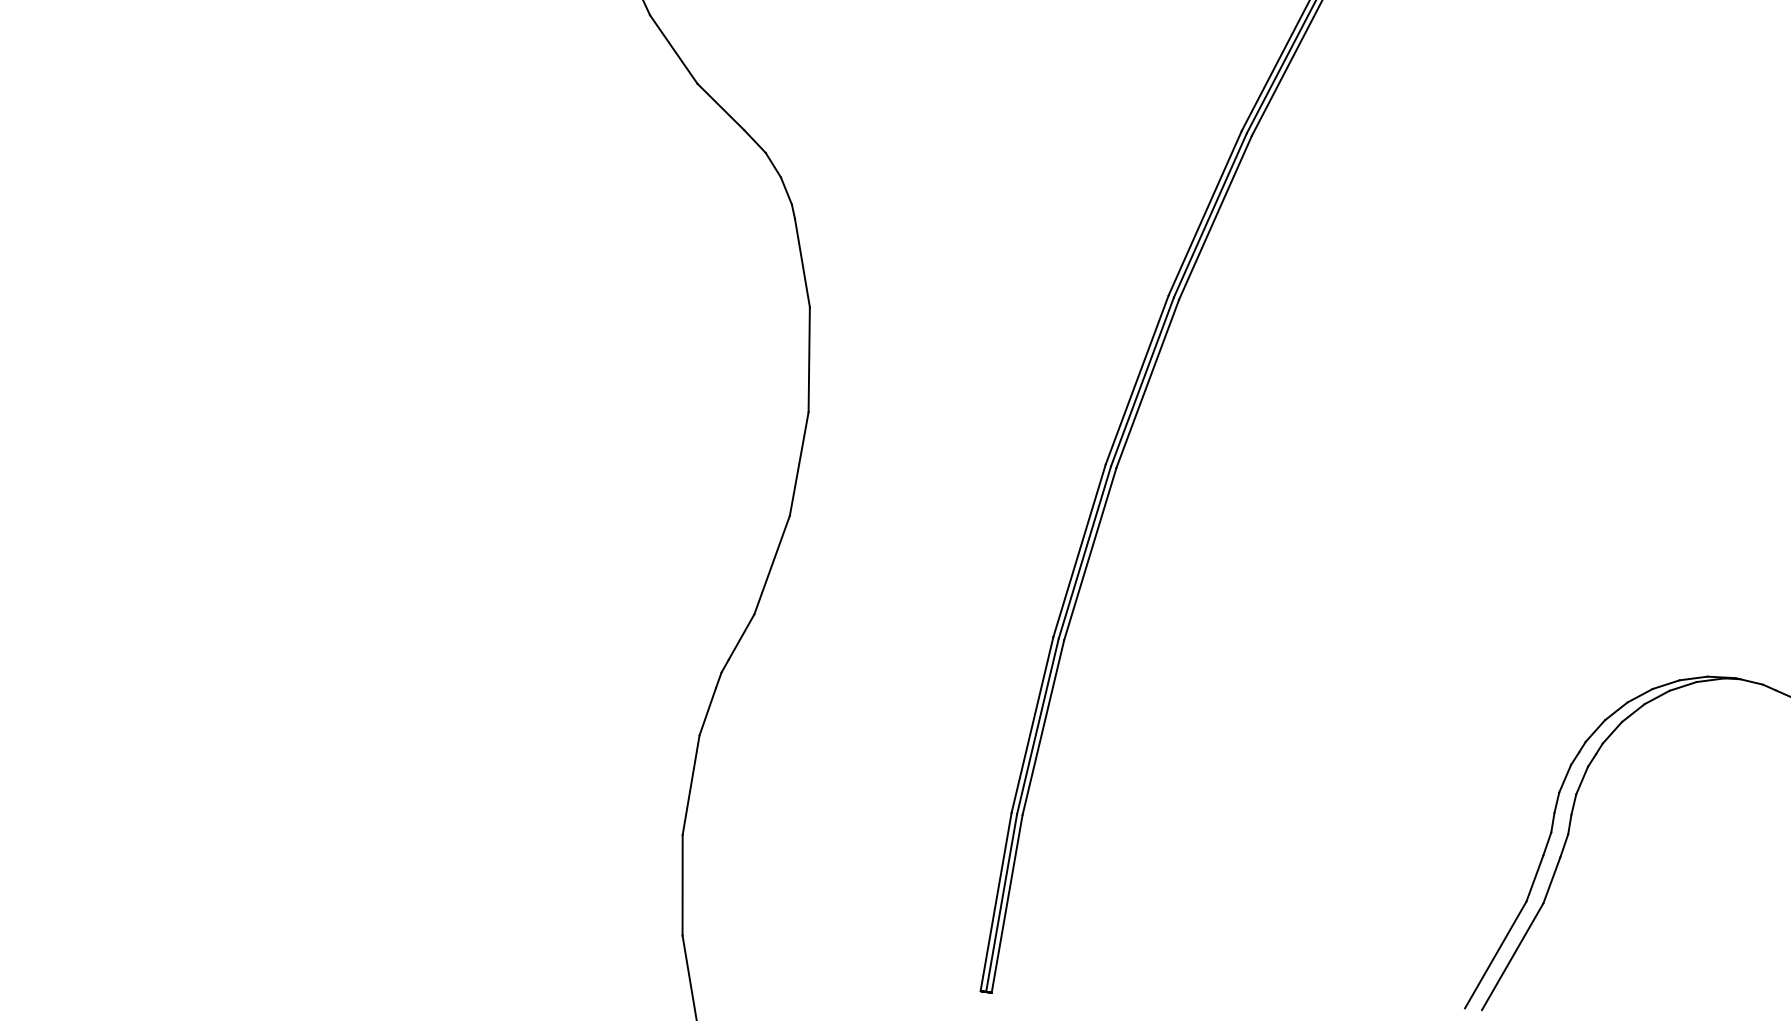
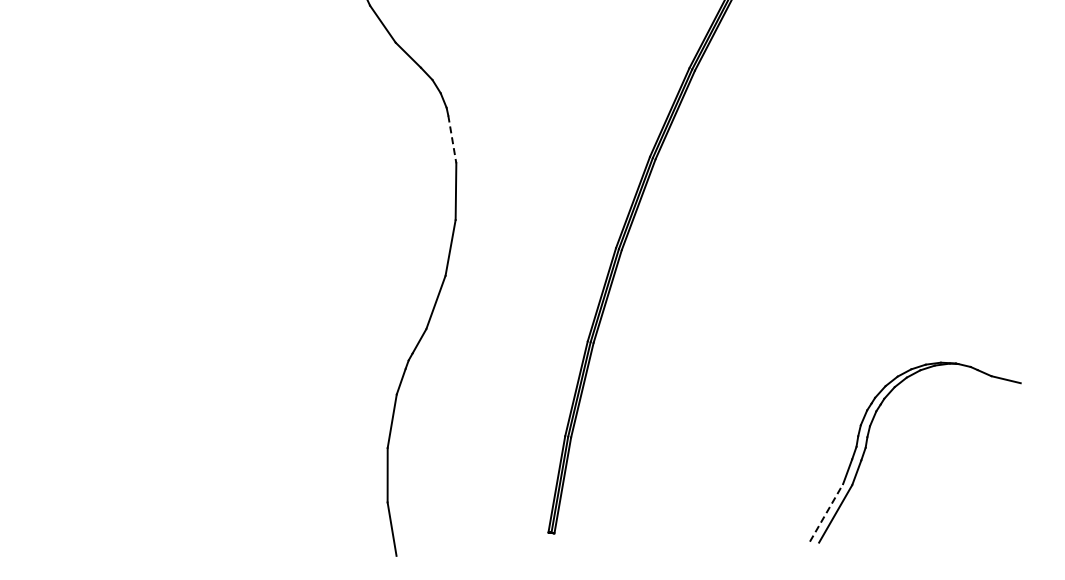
line: (802, 263) -> (452, 139), solid -> dashed
line: (1495, 954) -> (826, 512), solid -> dashed

